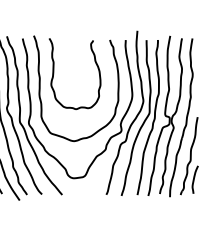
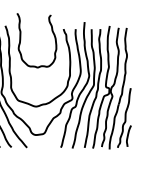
curve: (54, 73) -> (21, 40), moved

